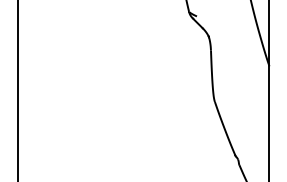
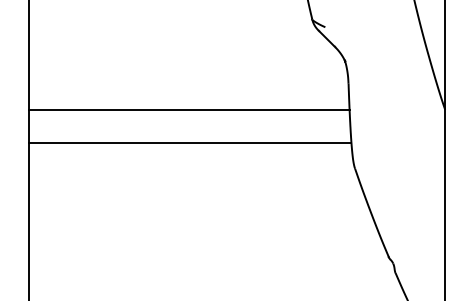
line: (114, 66) -> (189, 110), added
line: (114, 86) -> (189, 143), added

